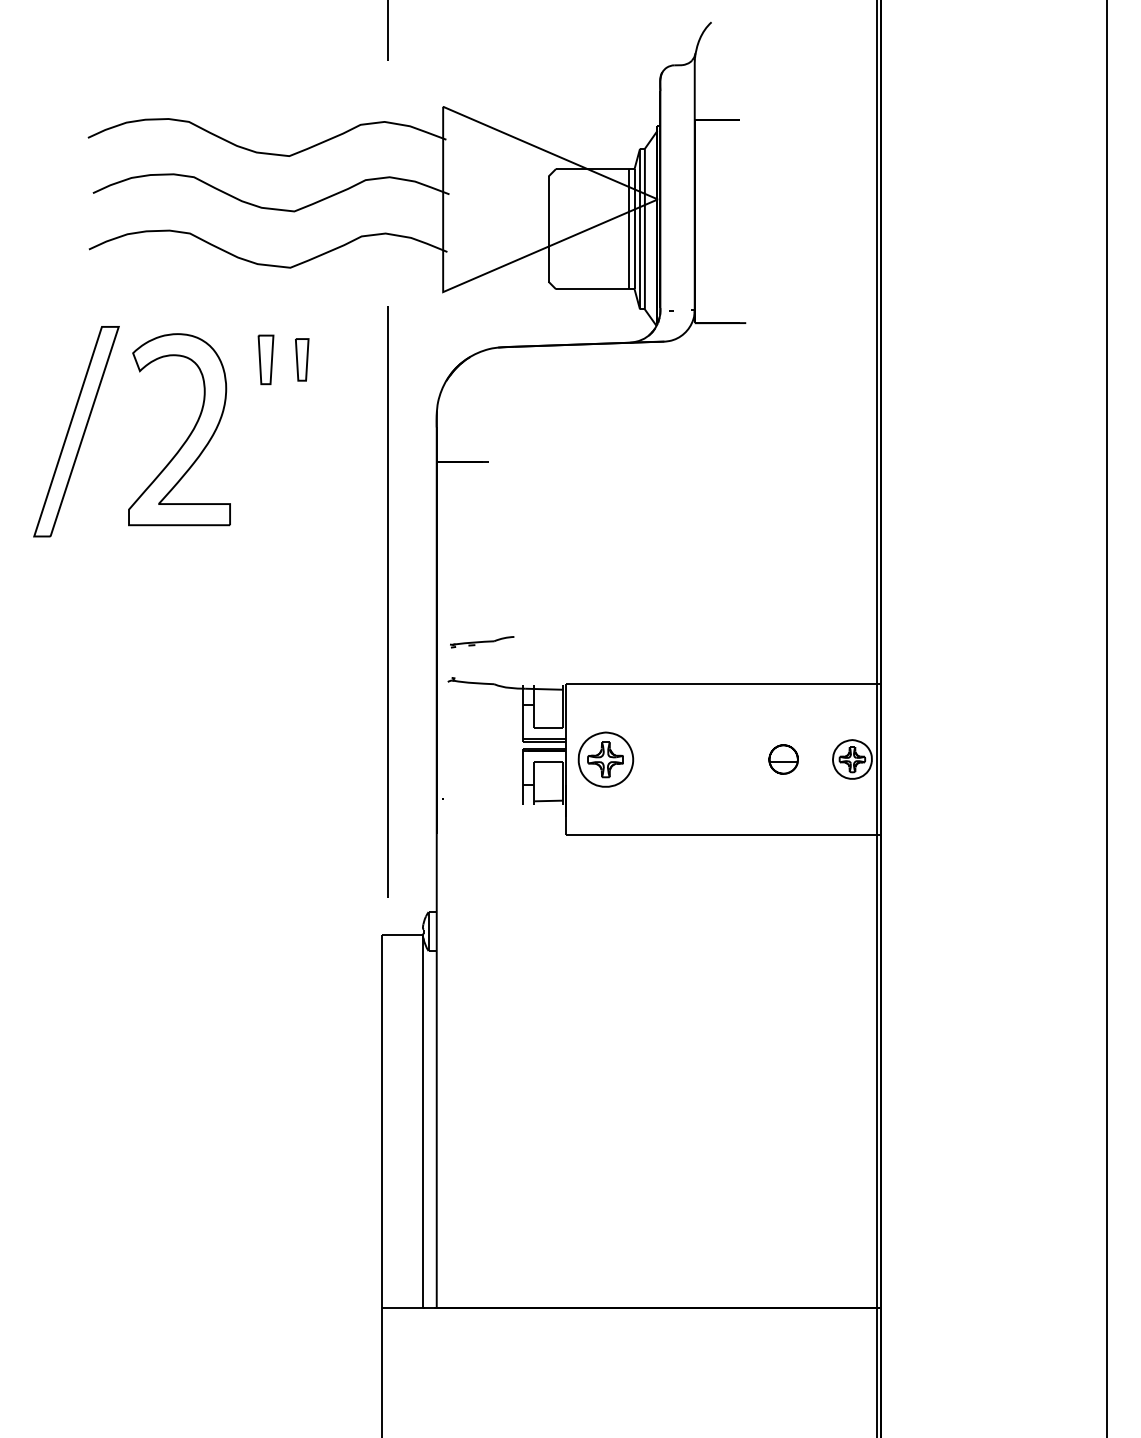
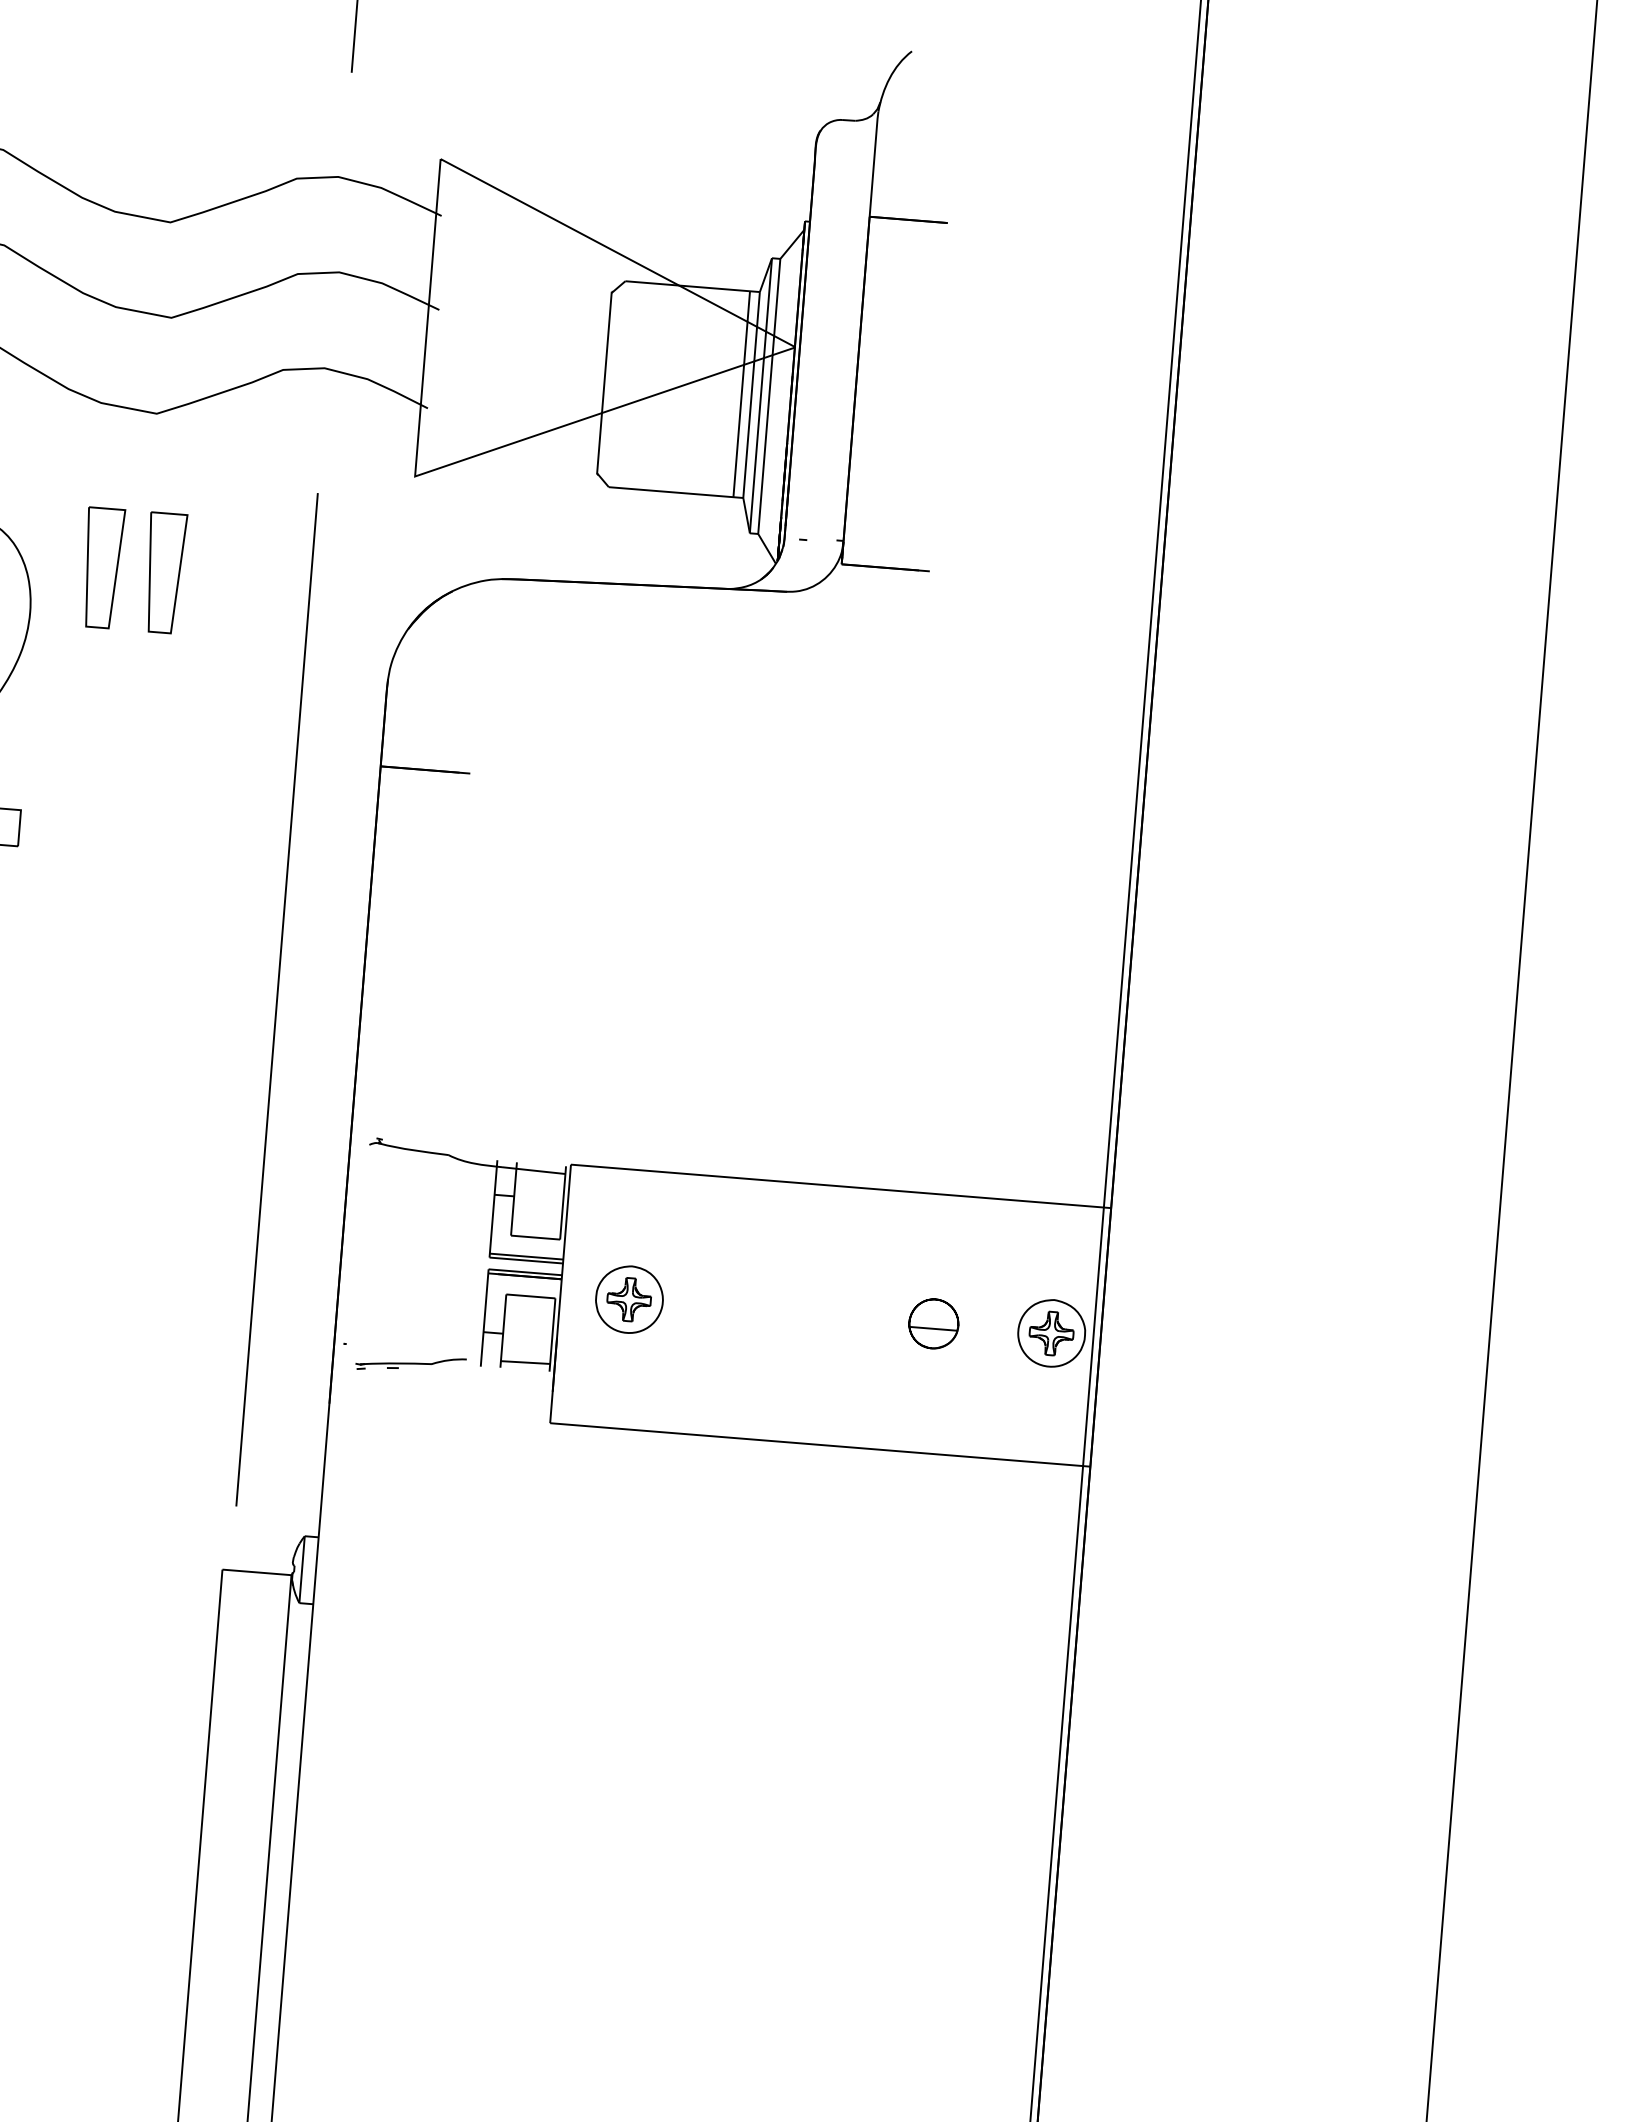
part: (265, 359) -> (101, 567), size x1.43
part: (301, 359) -> (163, 572), size x1.67
part: (482, 642) -> (411, 1364), moved
part: (605, 759) -> (628, 1299), size x0.71

